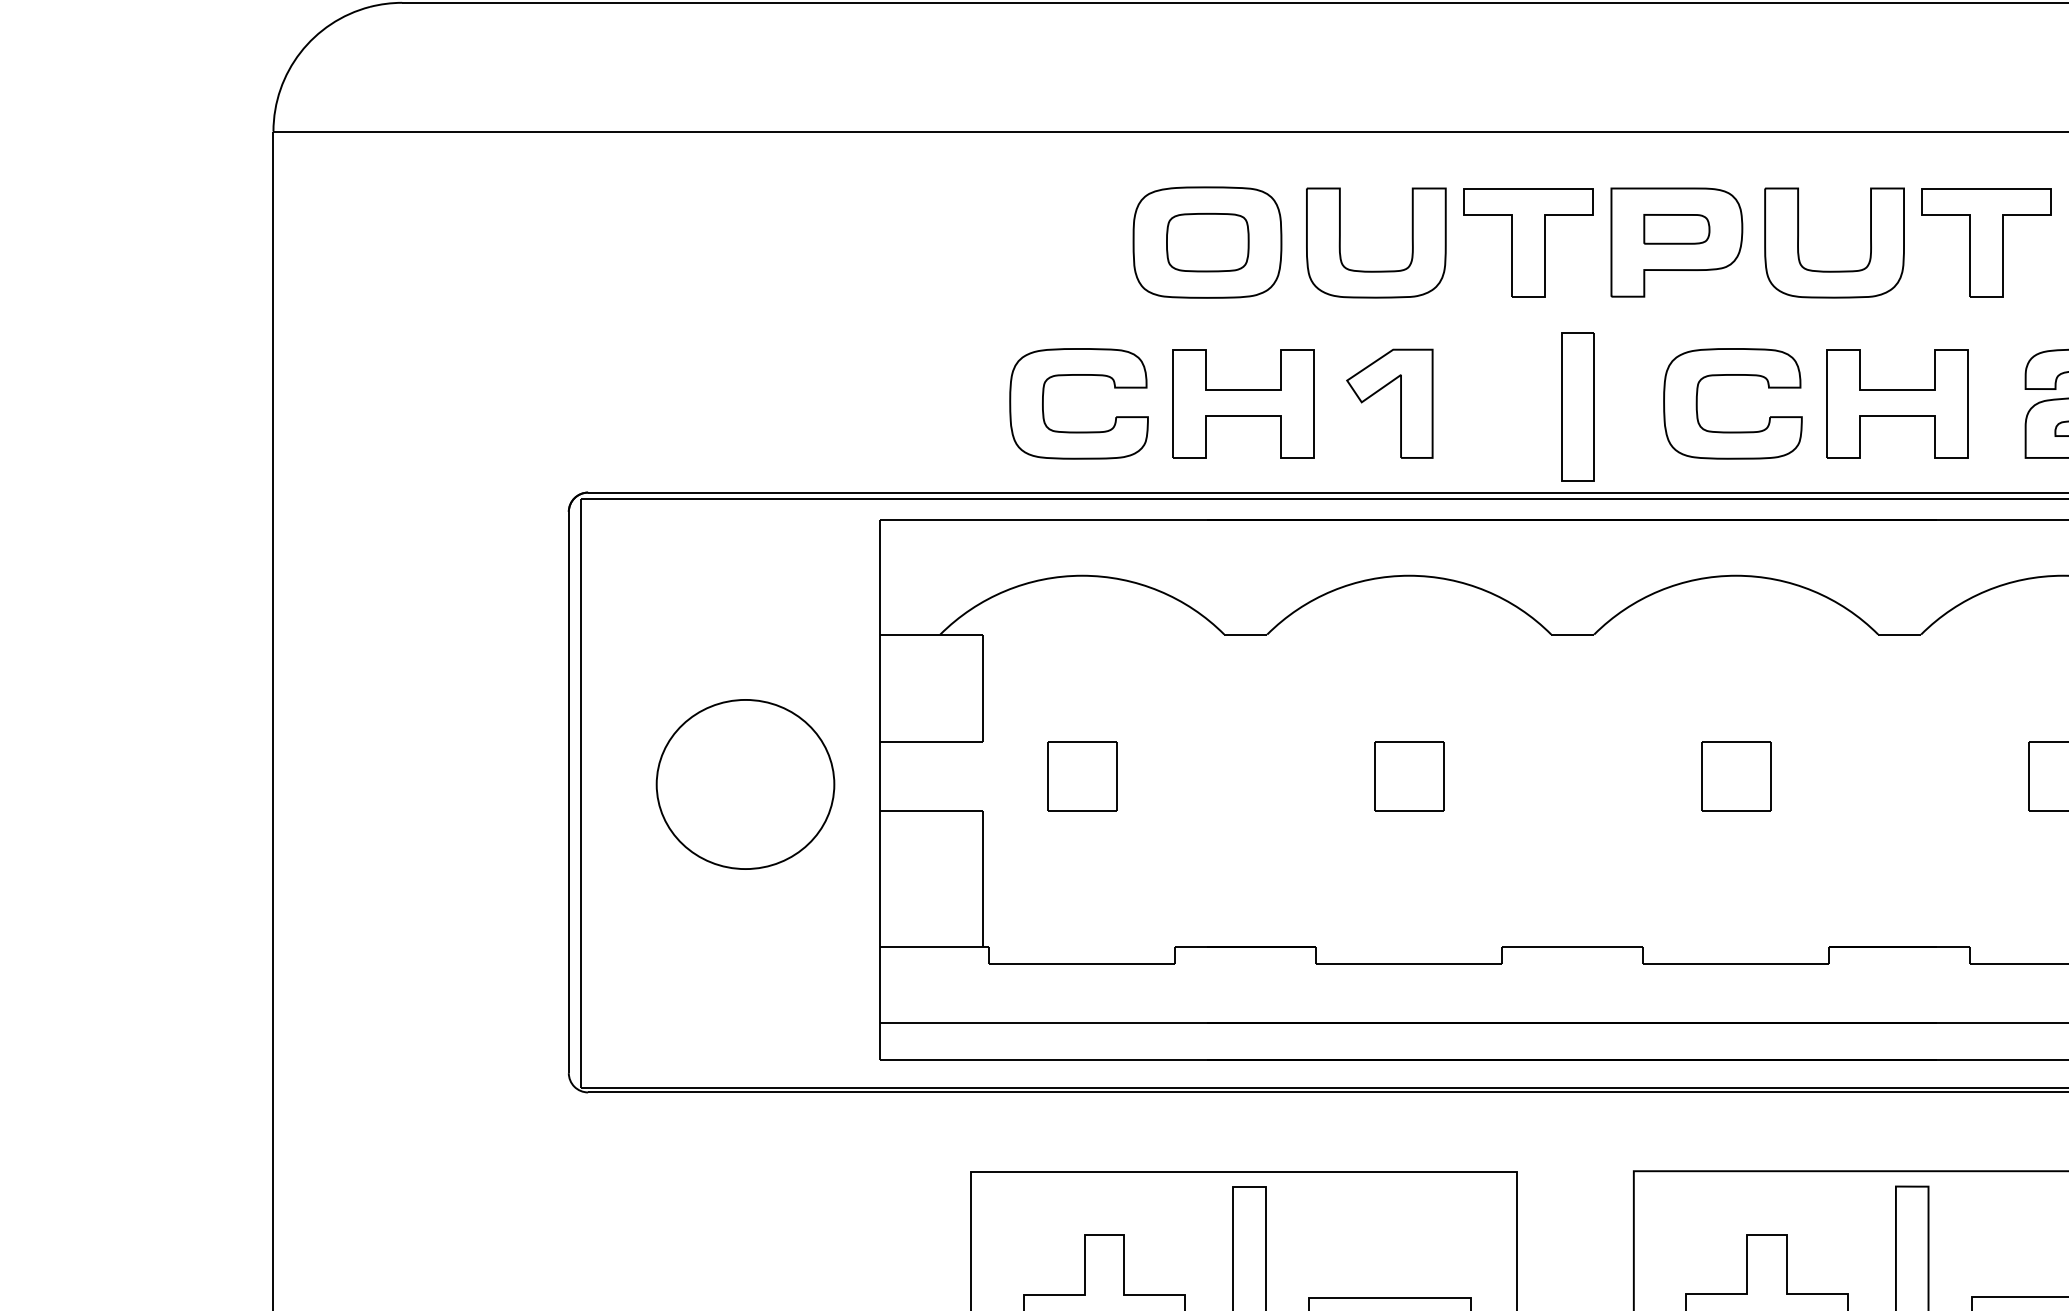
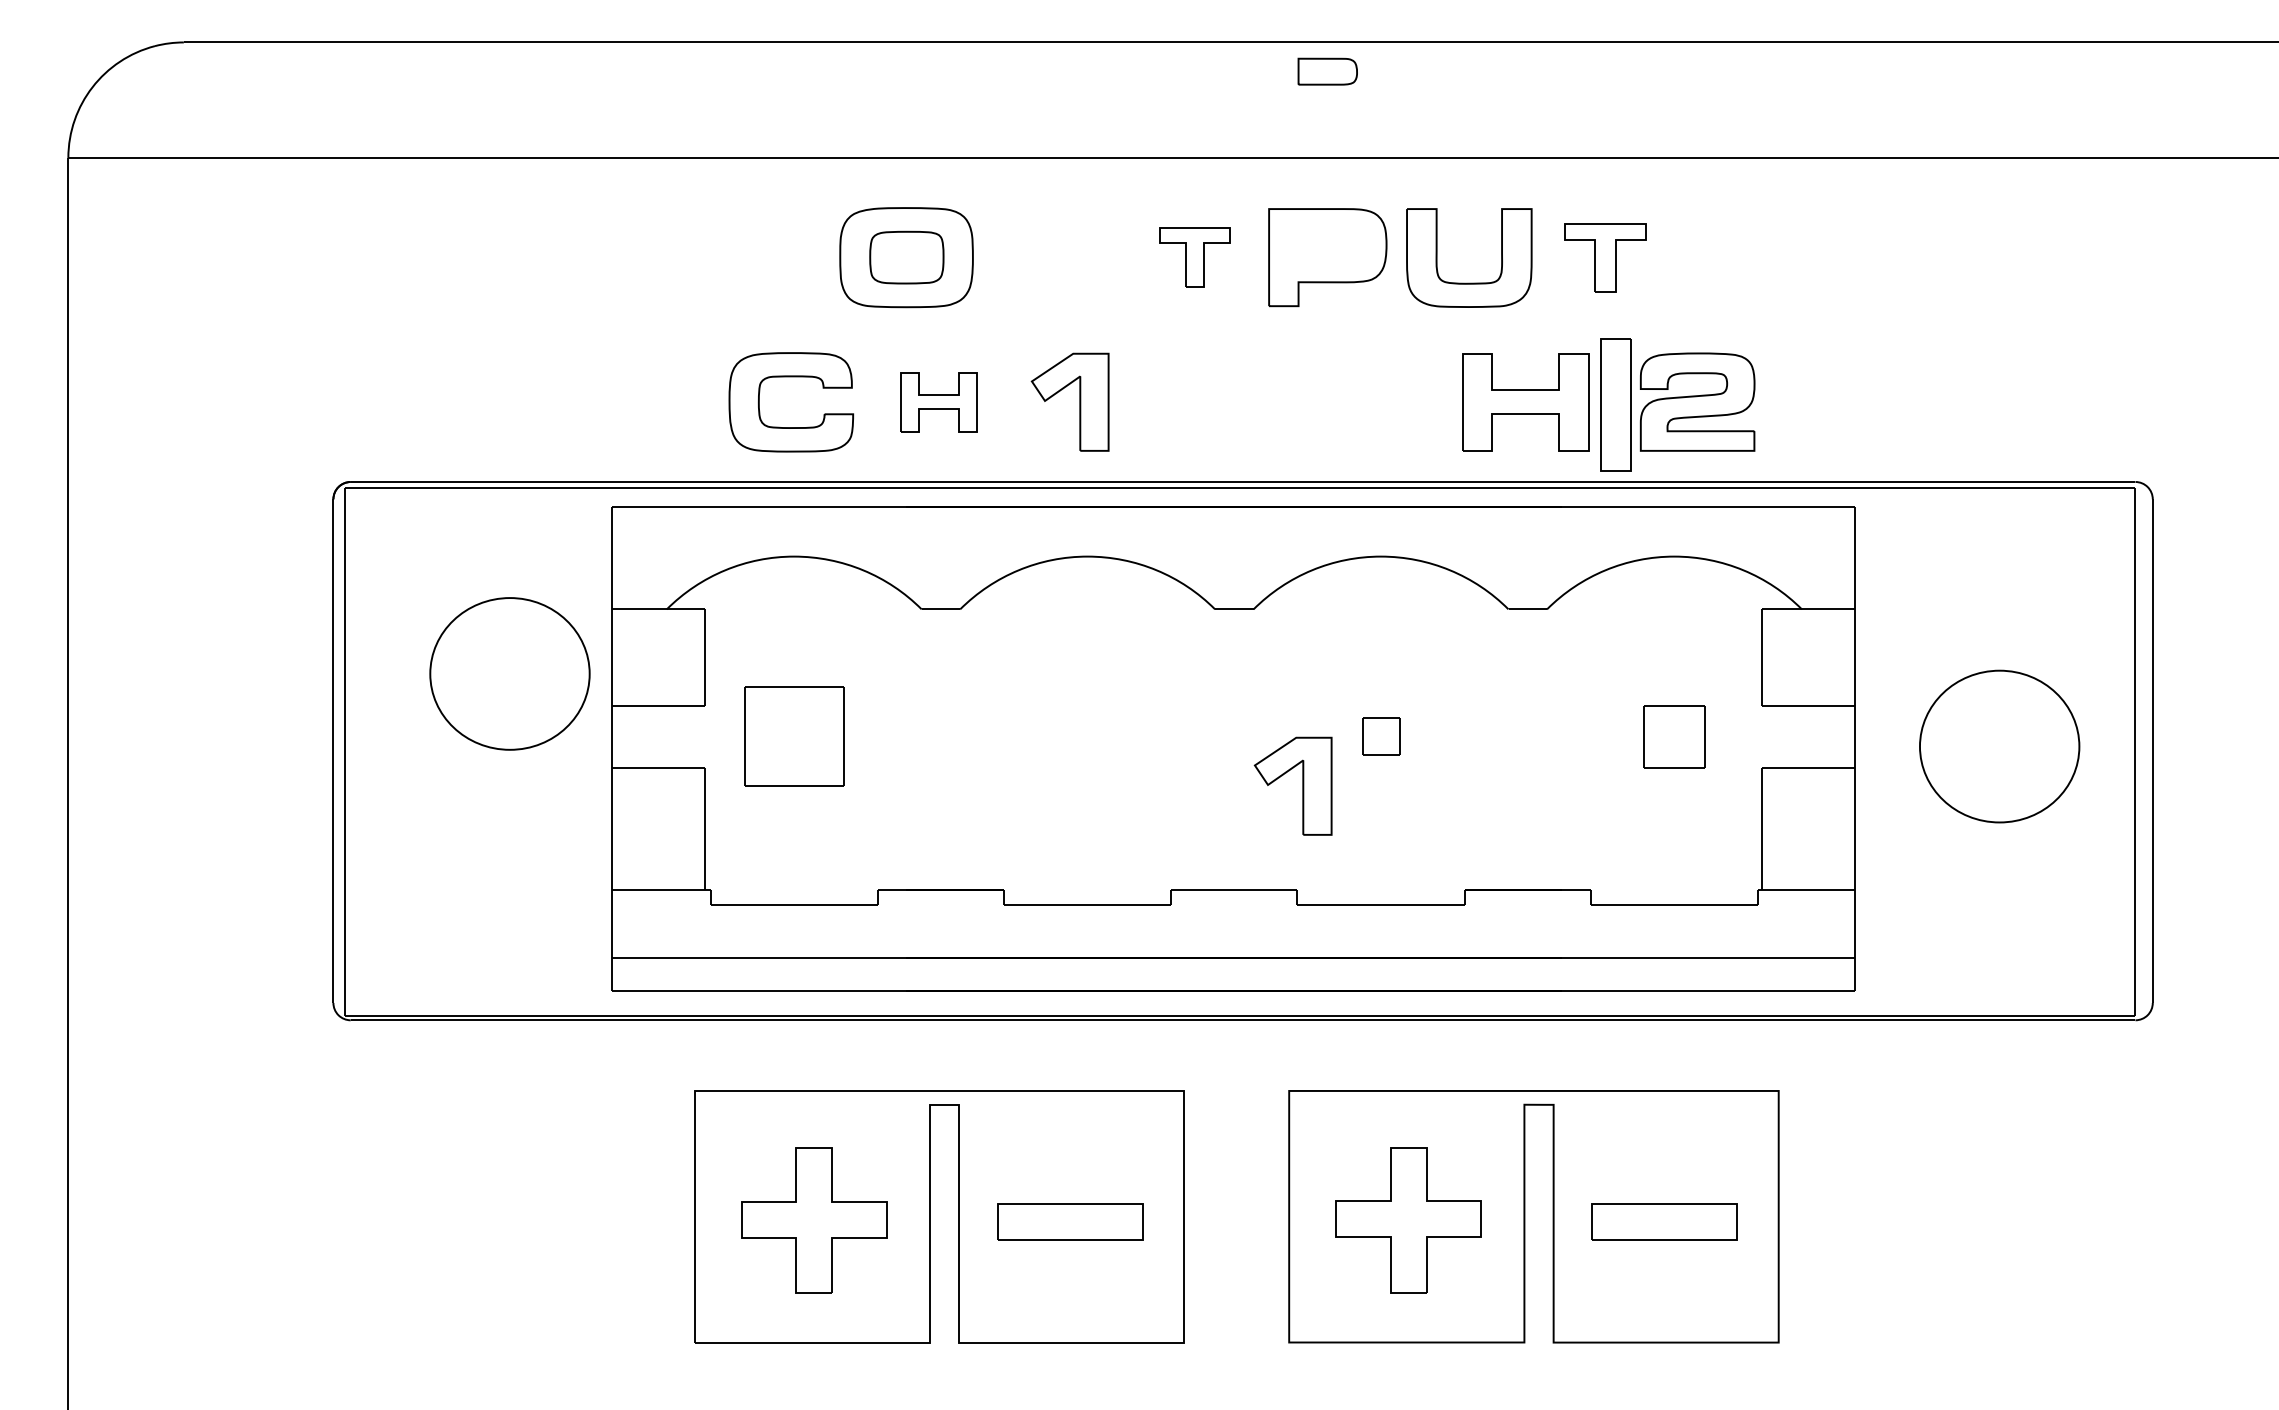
part: (1676, 229) -> (1327, 71), moved
part: (1528, 242) -> (1194, 257), size x0.6
part: (1986, 242) -> (1605, 257), size x0.7
part: (1375, 270) -> (1057, 282), removed
part: (1732, 376) -> (1377, 377), removed
part: (1243, 404) -> (938, 402), size x0.6
part: (1577, 406) -> (1615, 404), moved
part: (1081, 776) -> (793, 736), size x1.6
part: (1409, 776) -> (1087, 736), removed
part: (1735, 776) -> (1380, 736), size x0.6
part: (744, 784) -> (509, 673), moved
part: (1648, 830) -> (1302, 785), added

